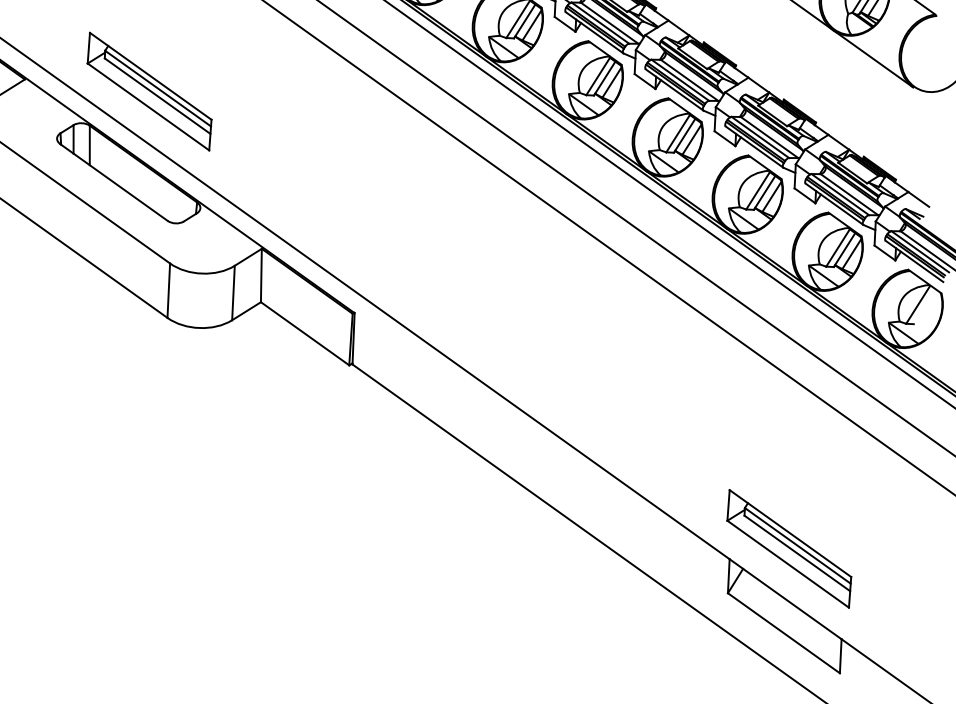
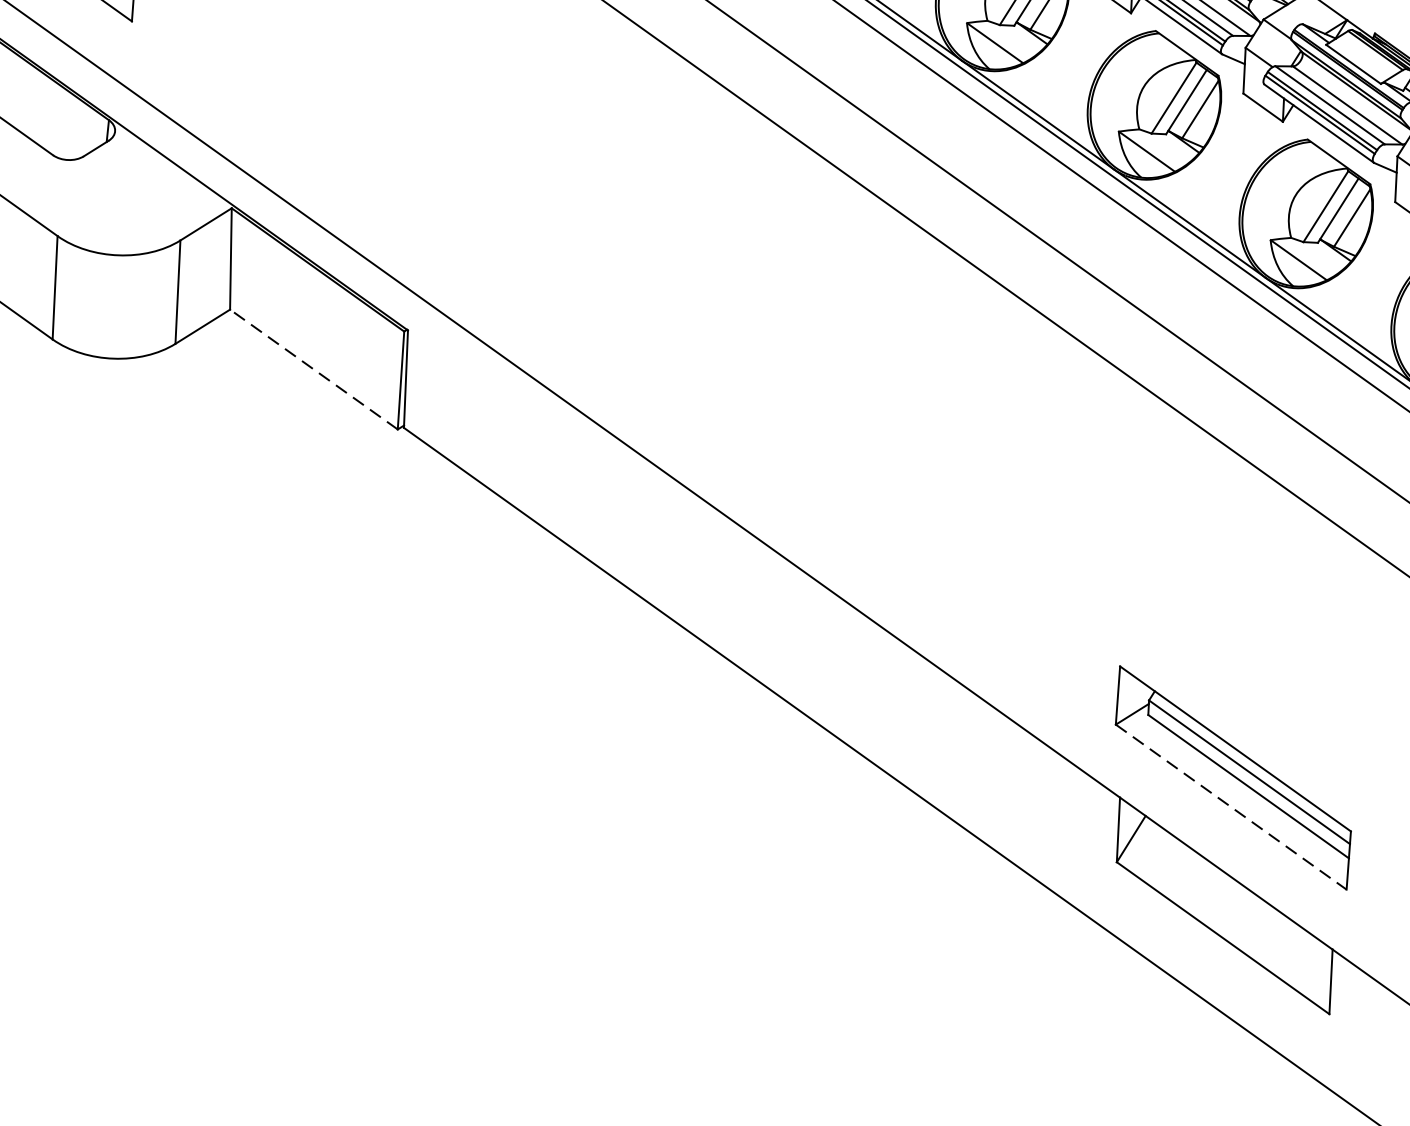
line: (304, 333) -> (312, 369), solid -> dashed
line: (788, 564) -> (1231, 807), solid -> dashed

